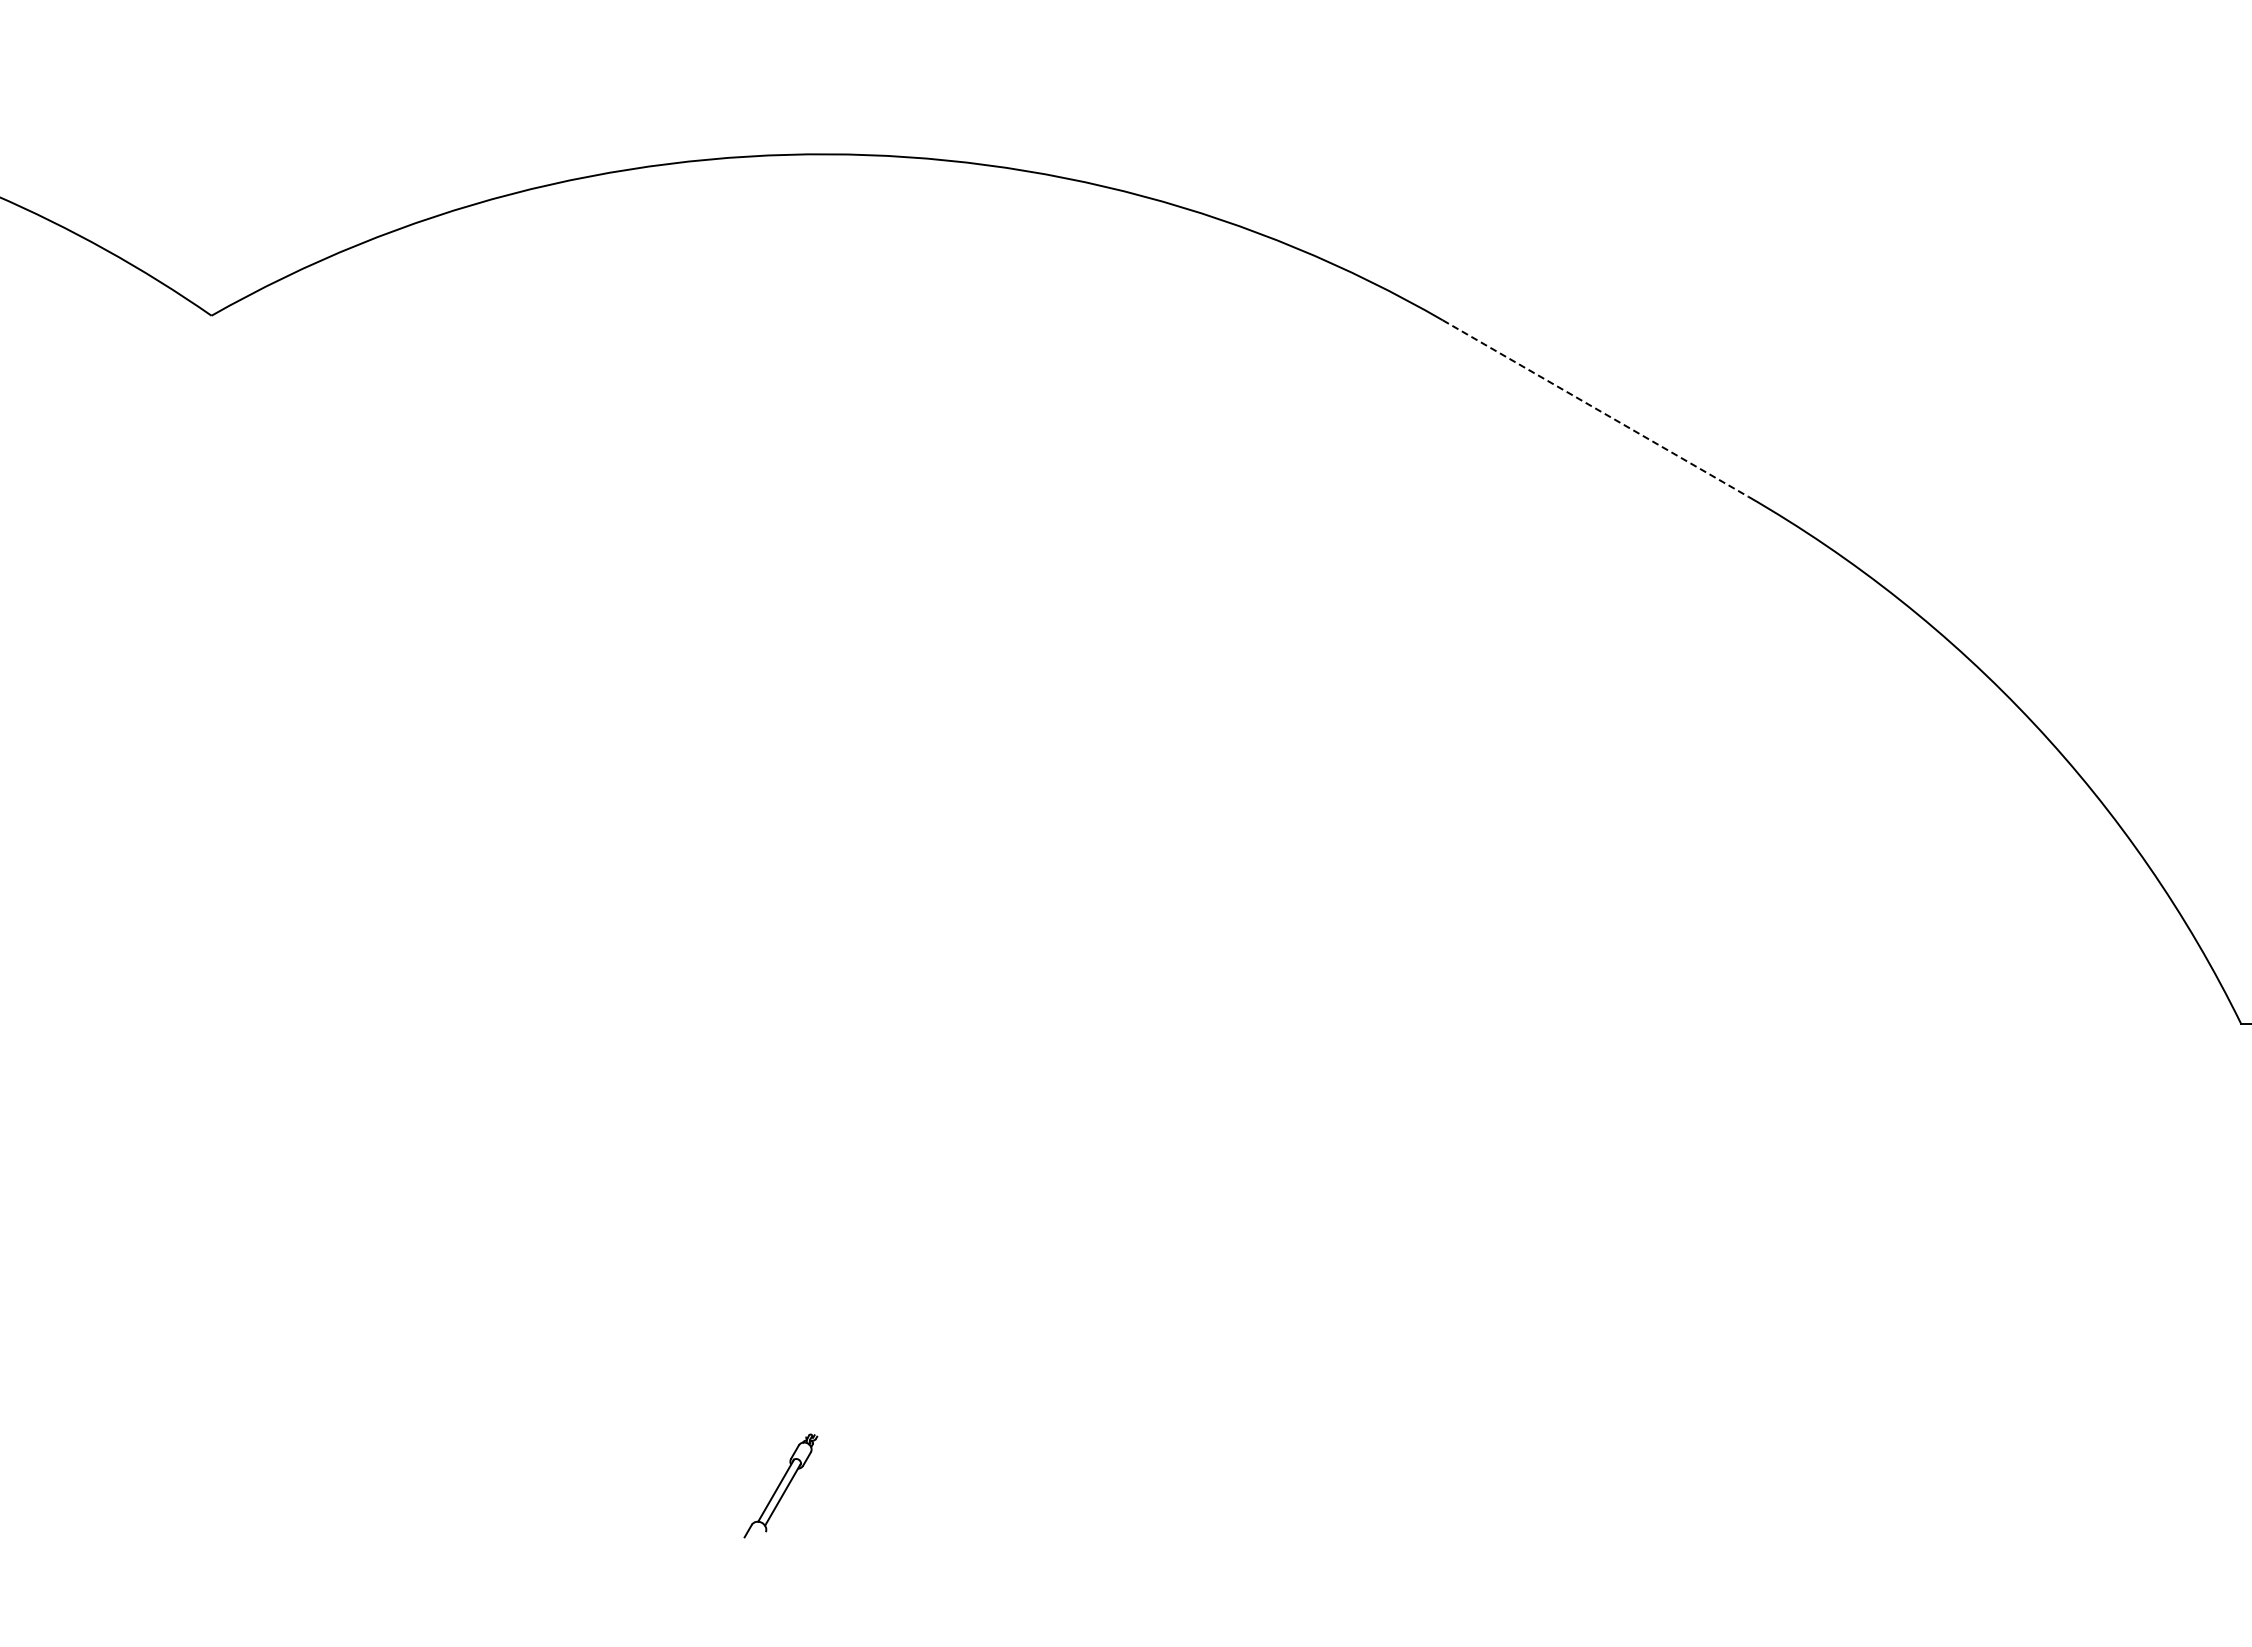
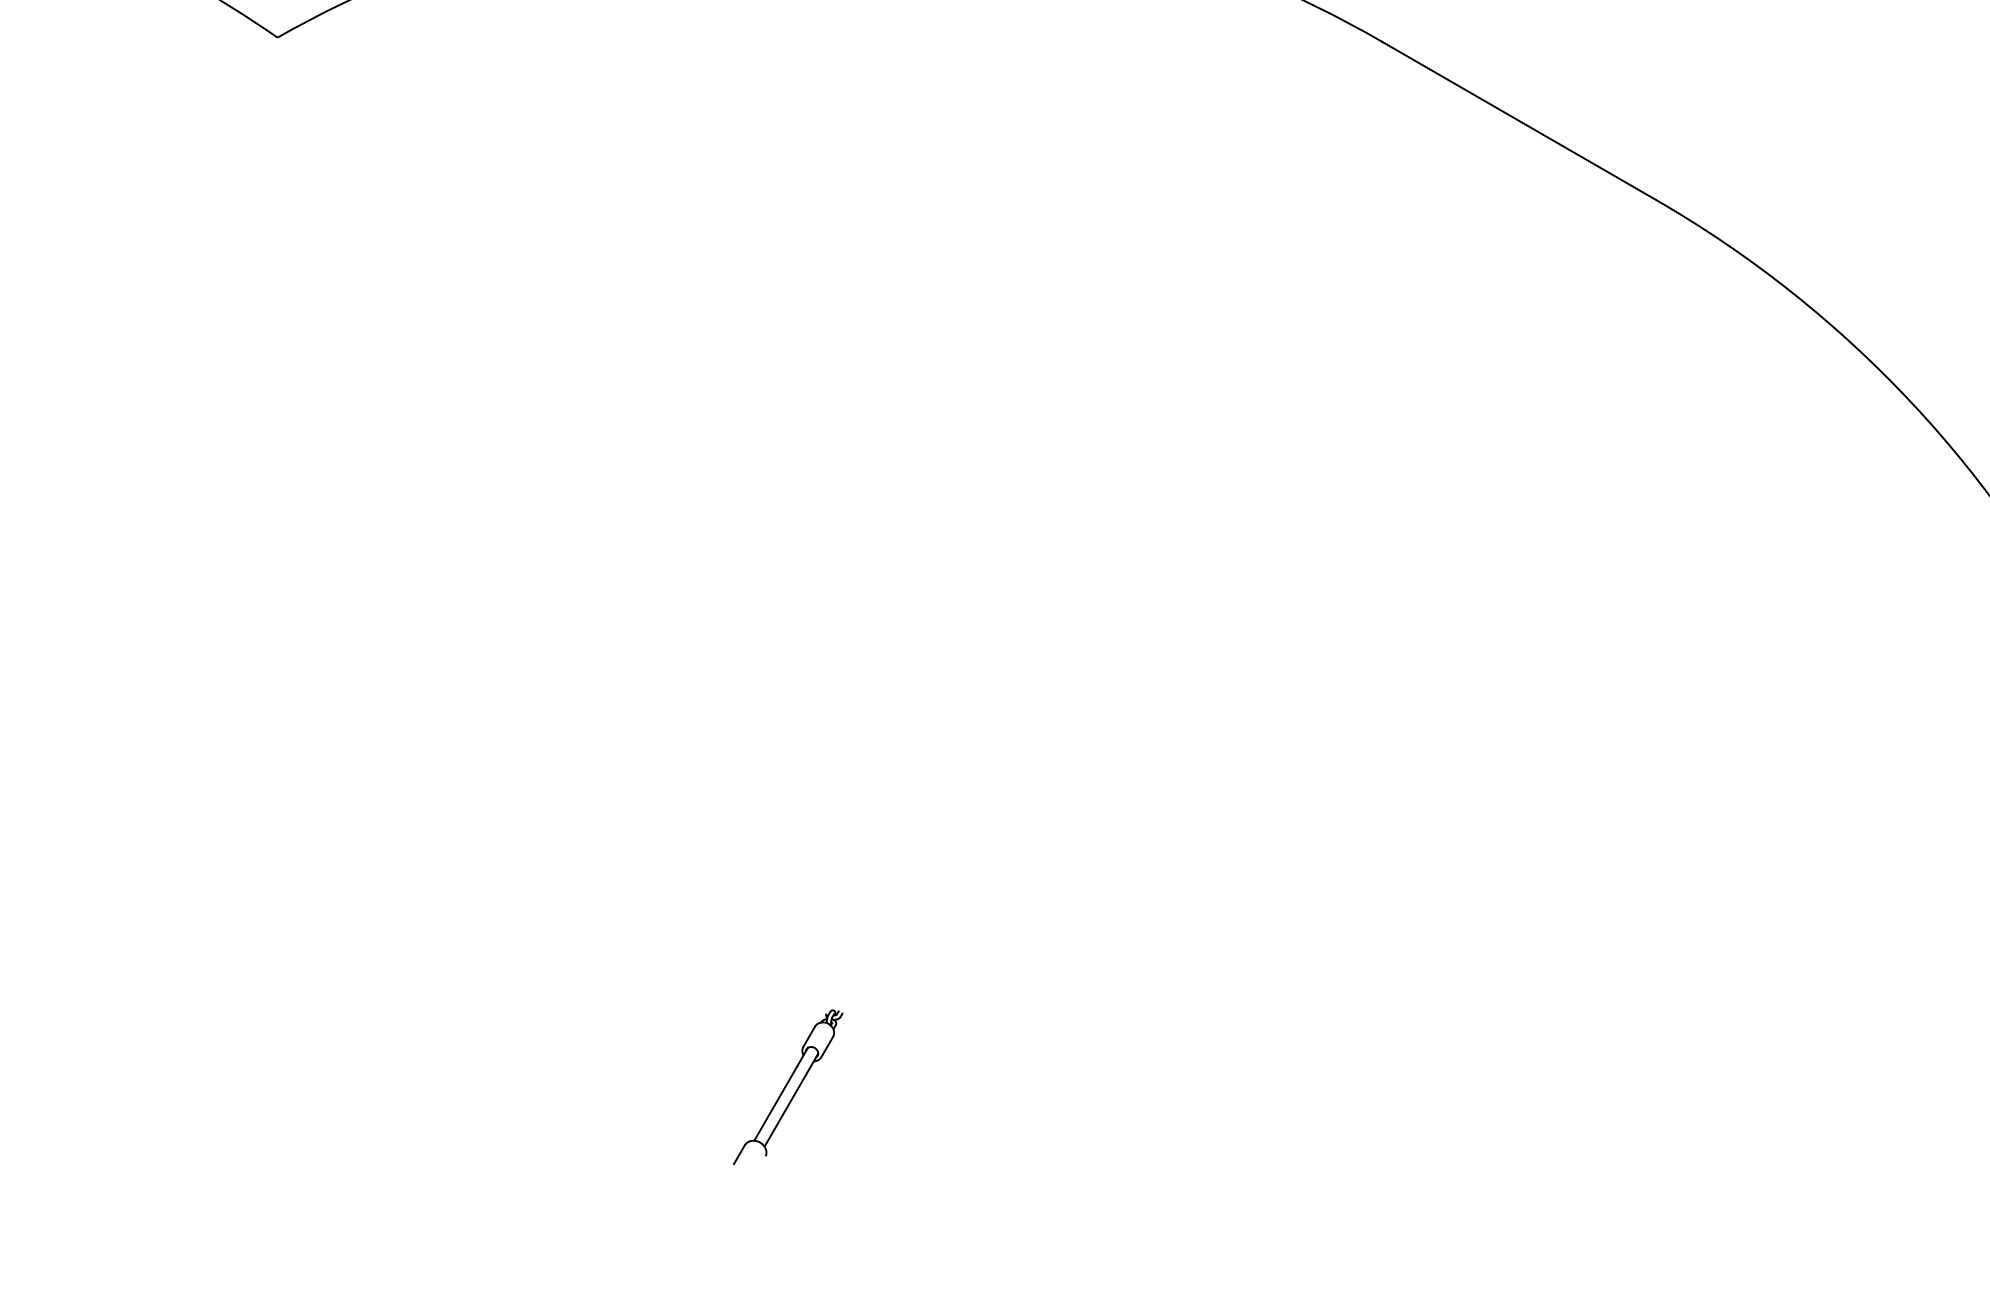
line: (1596, 408) -> (1519, 120), dashed -> solid
part: (780, 1485) -> (787, 1086), size x1.67

